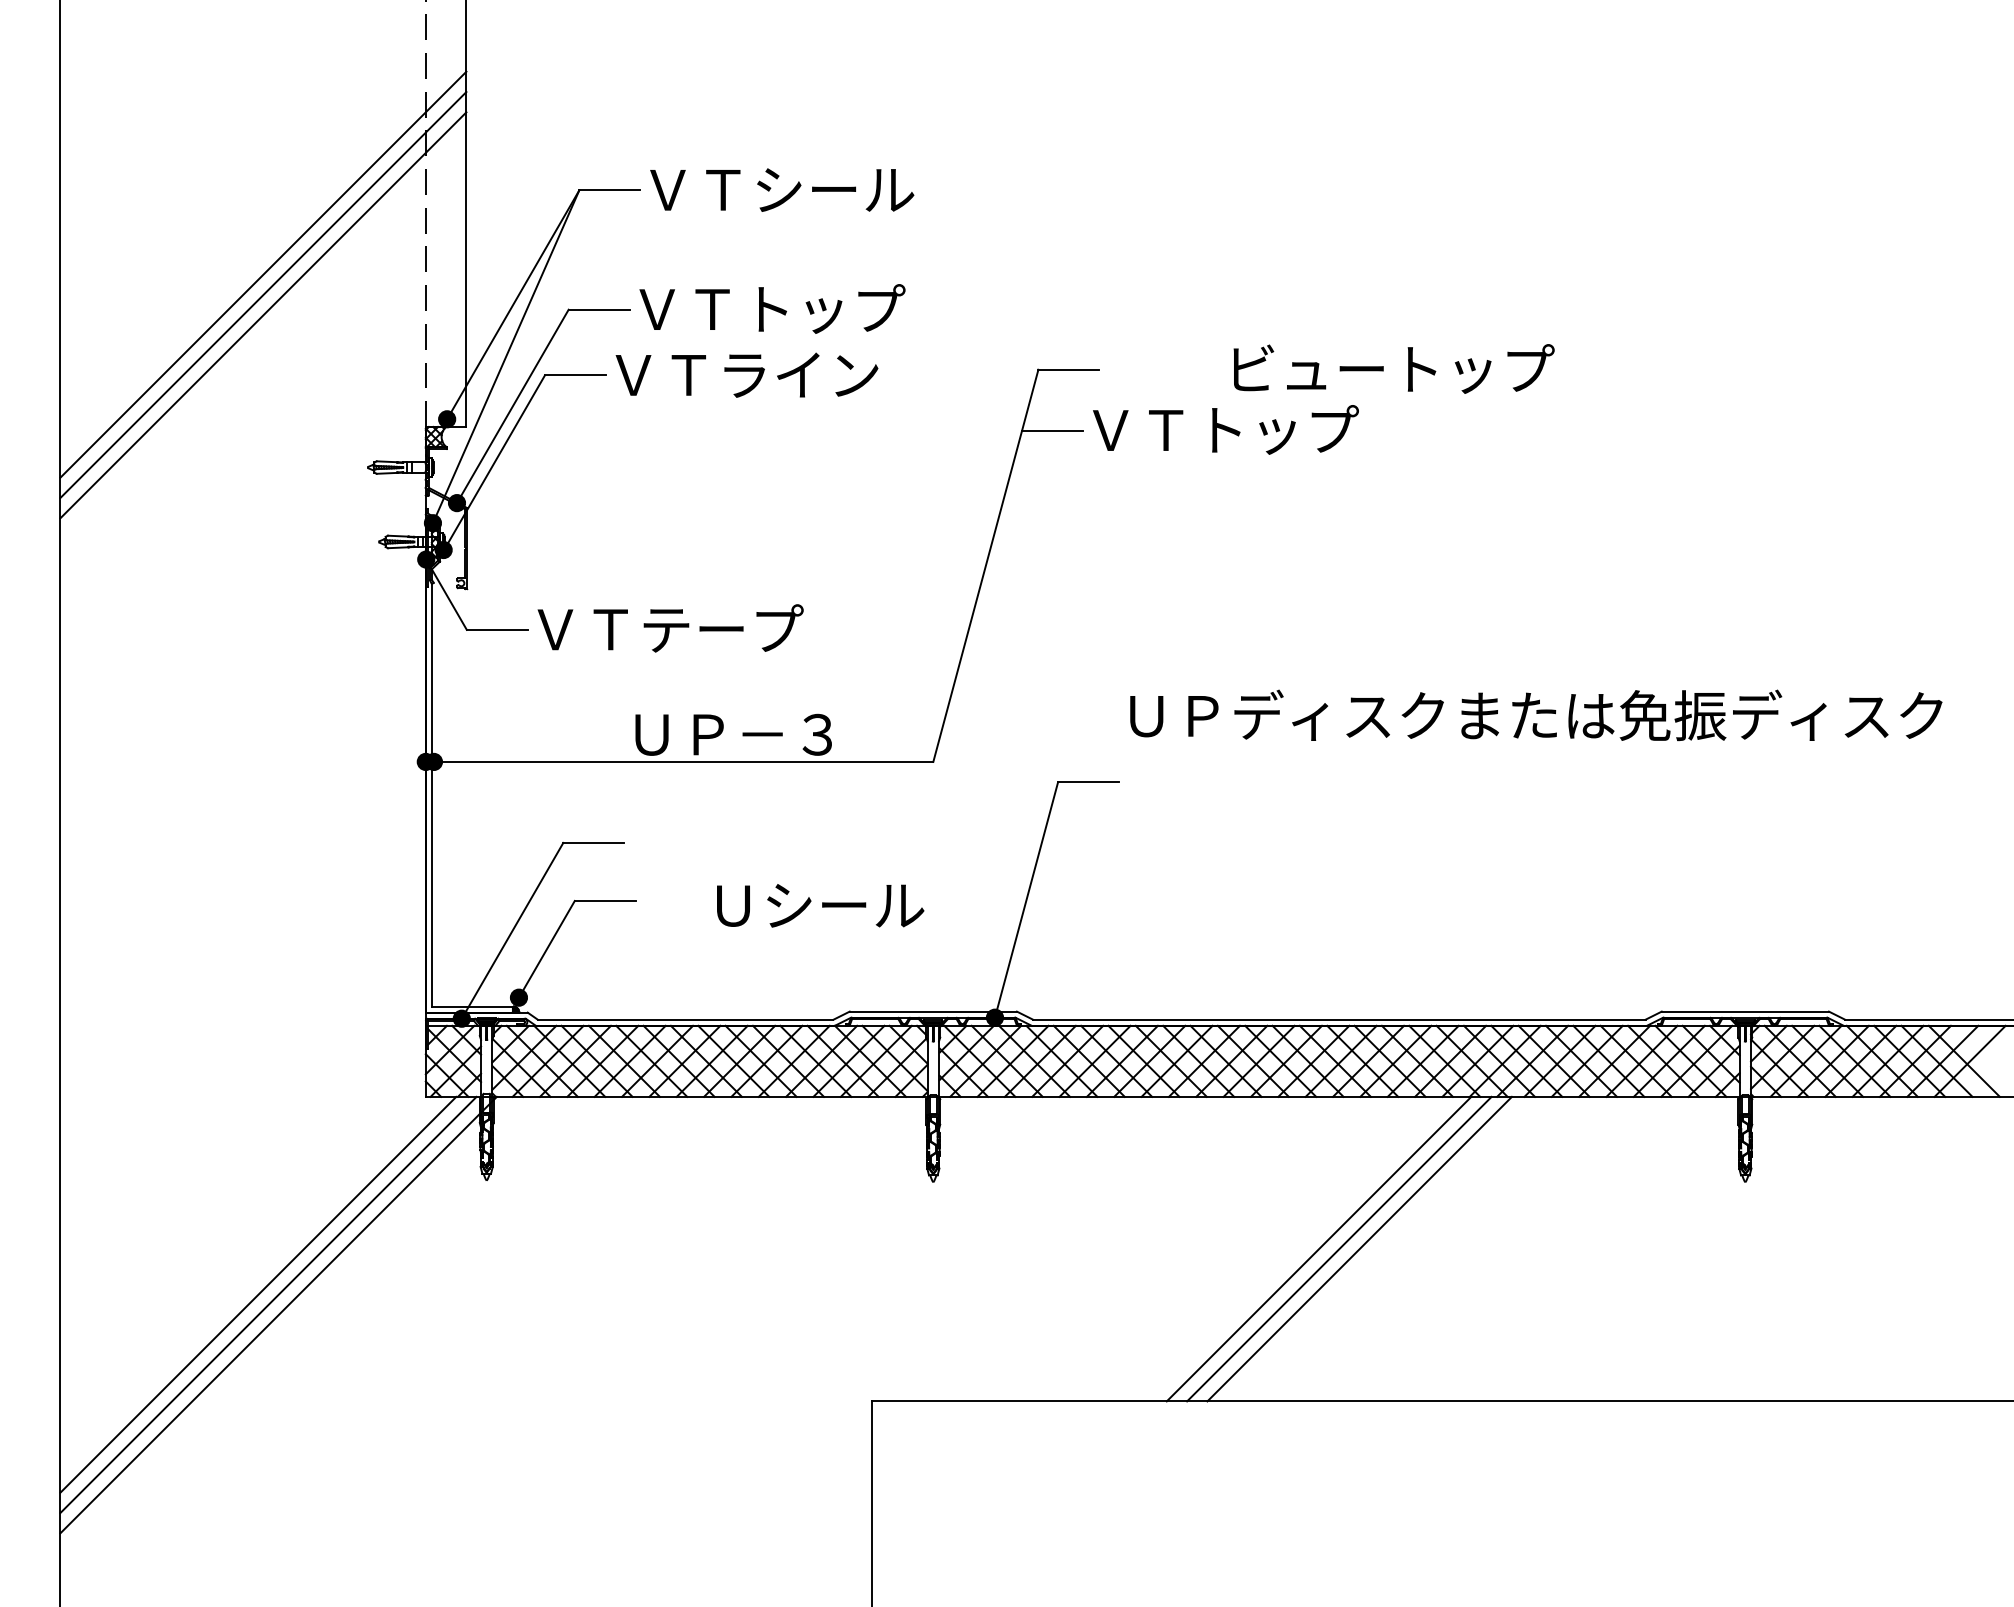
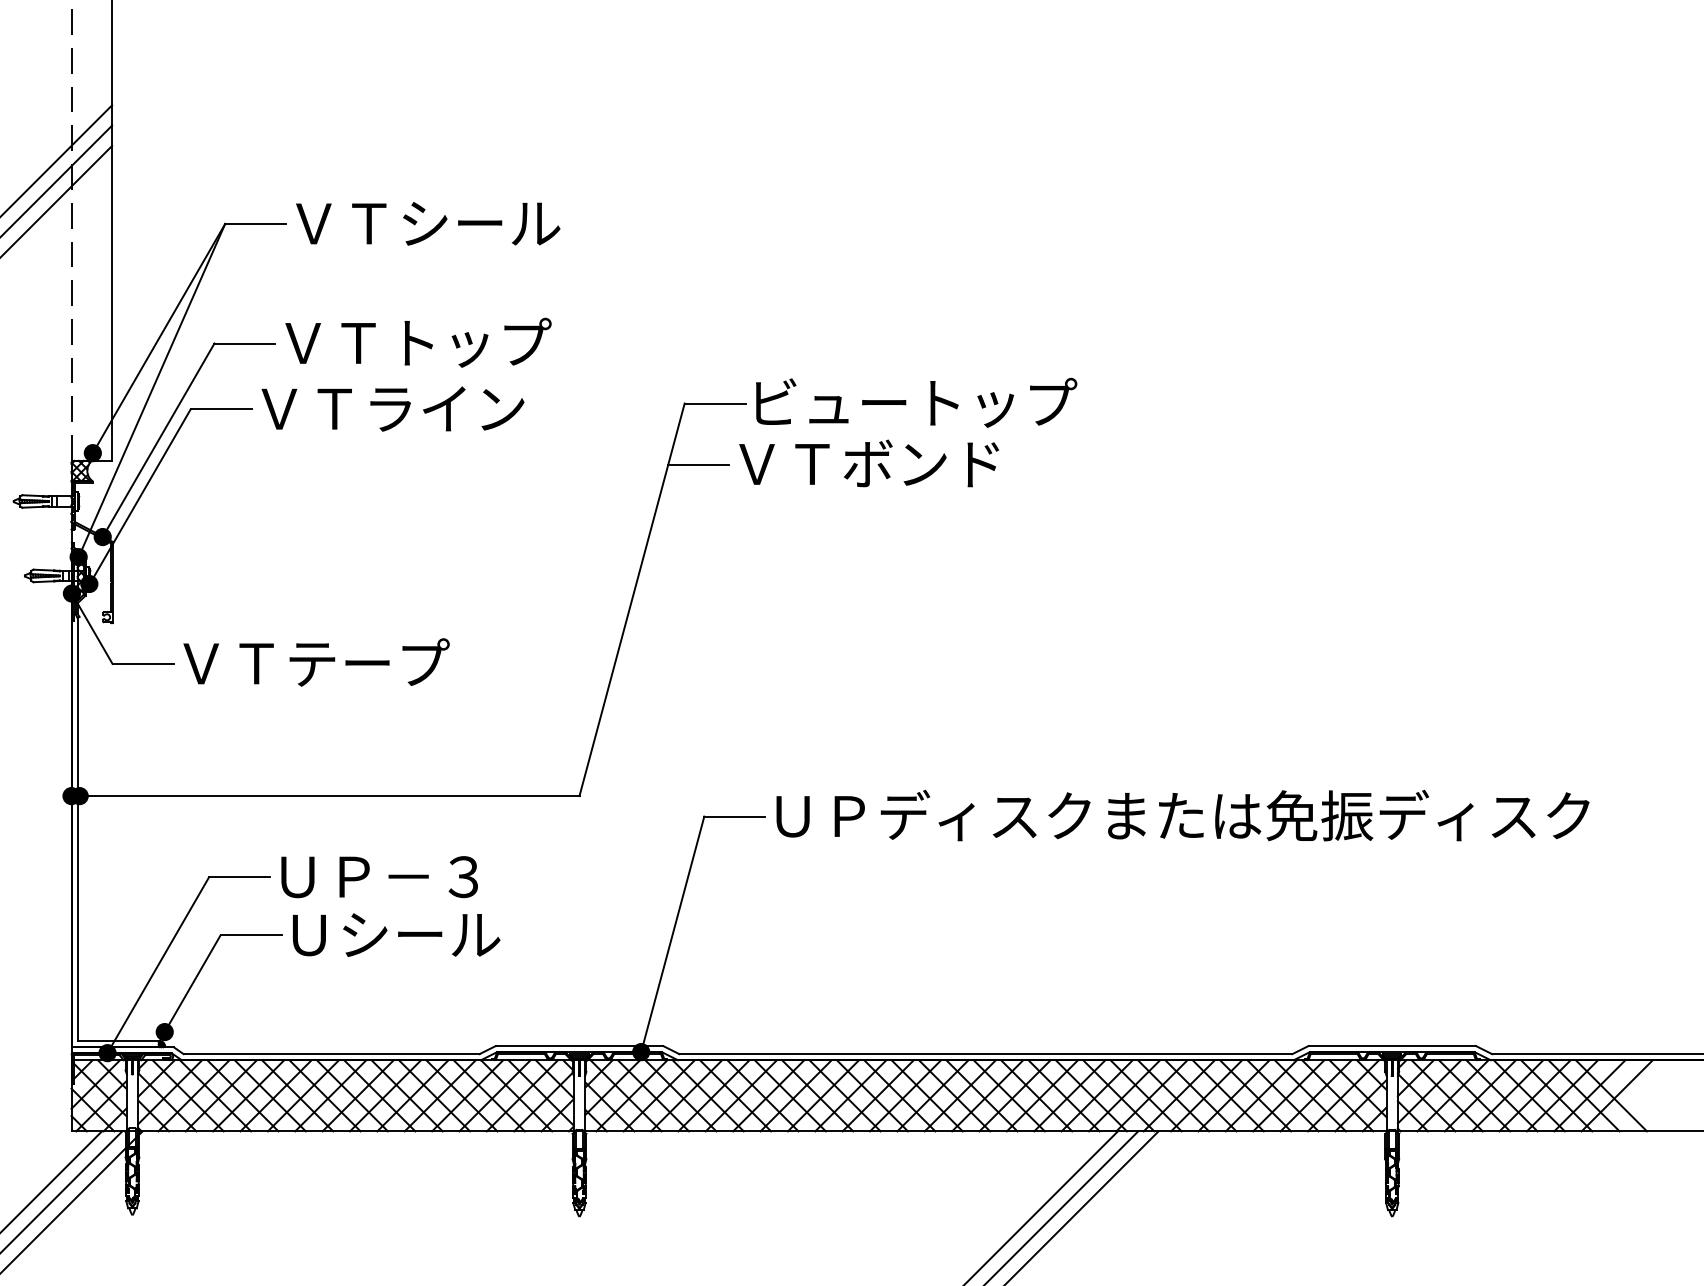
text: (1393, 368) -> (915, 402), moved
text: (1277, 429) -> (923, 463), ＶＴトップ -> ＶＴボンド
text: (1536, 715) -> (1183, 815), moved
text: (733, 734) -> (379, 876), moved
text: (820, 905) -> (396, 934), moved

